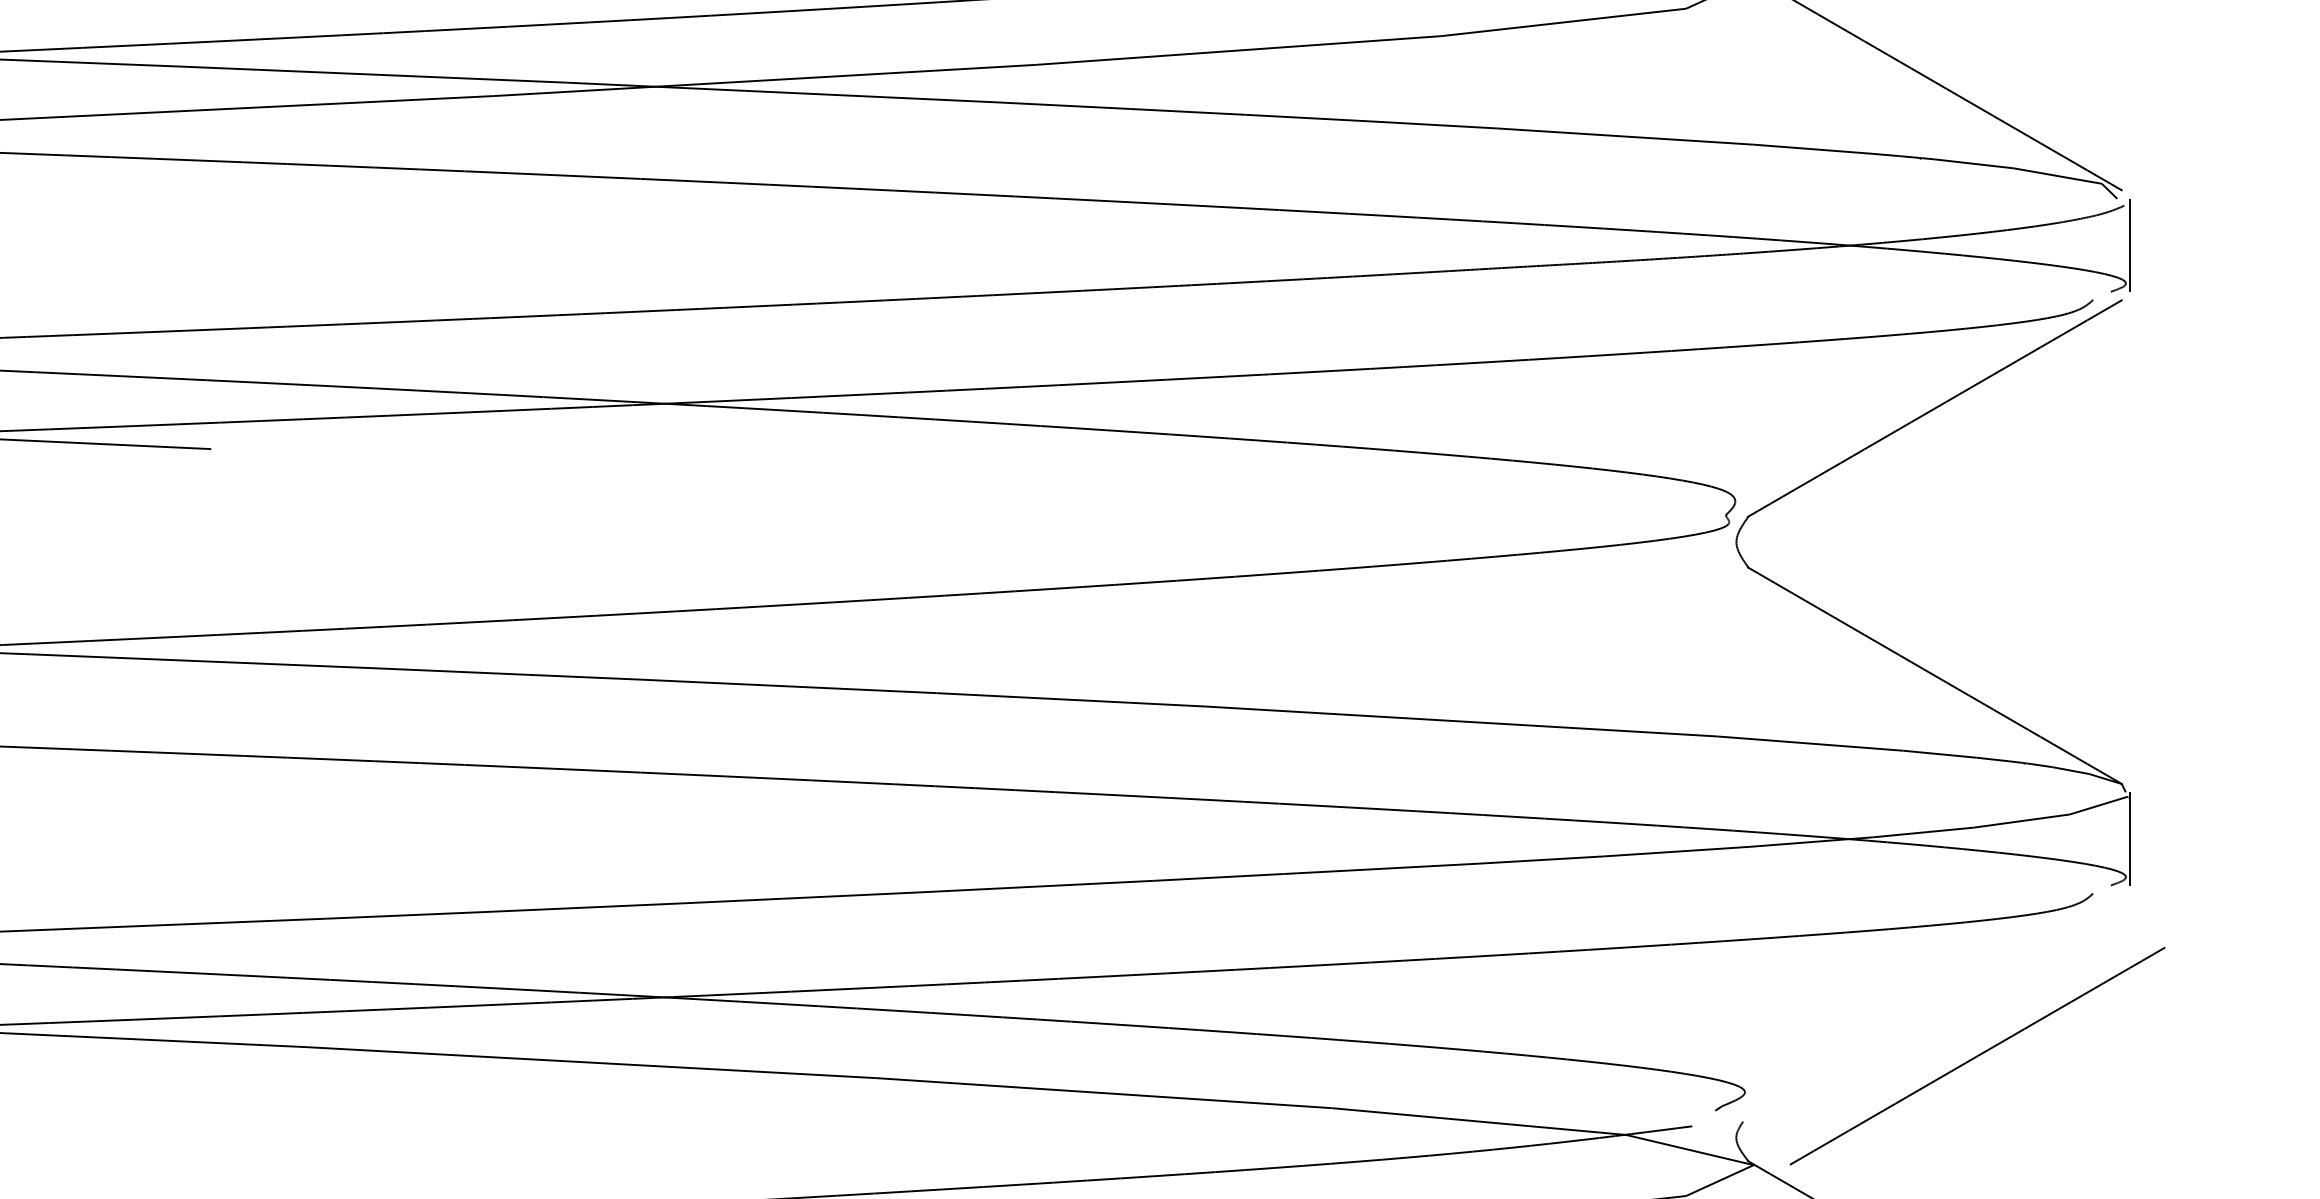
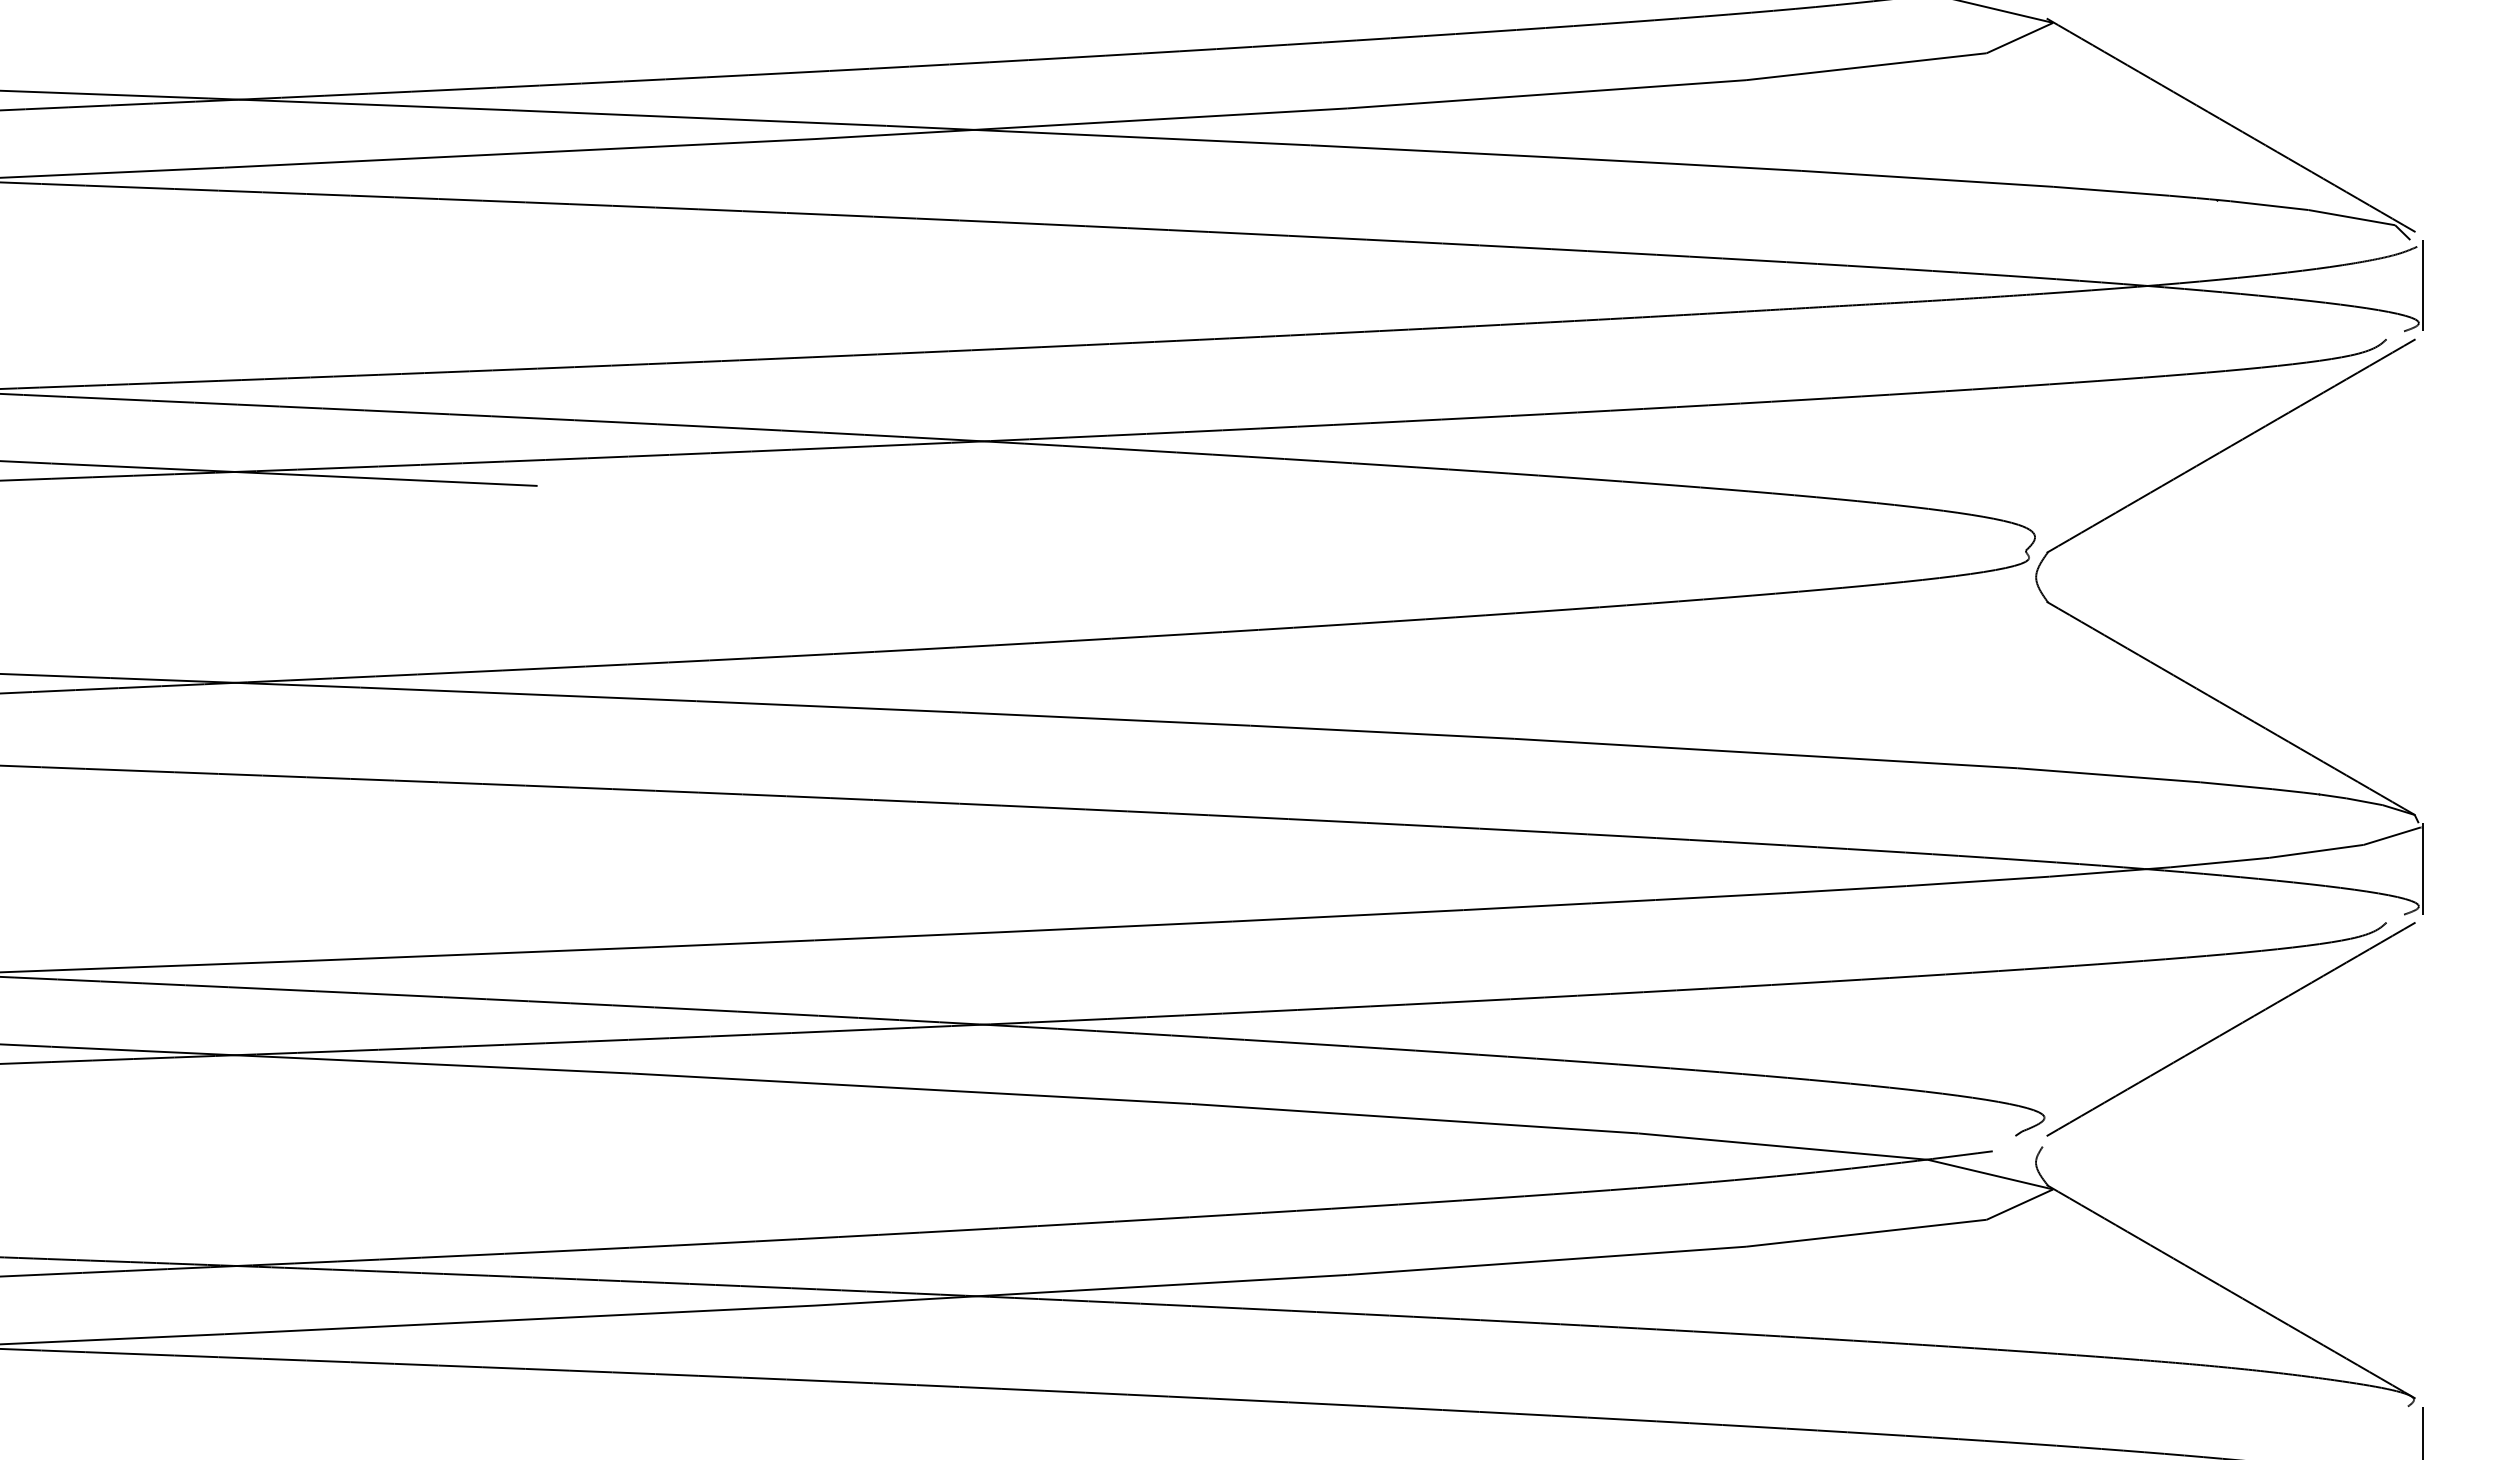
line: (1977, 1056) -> (2230, 1029), moved

